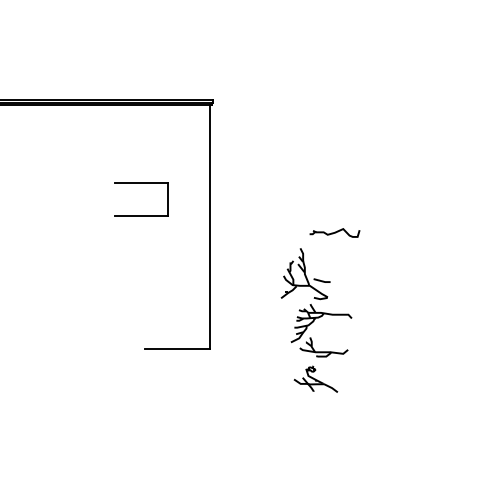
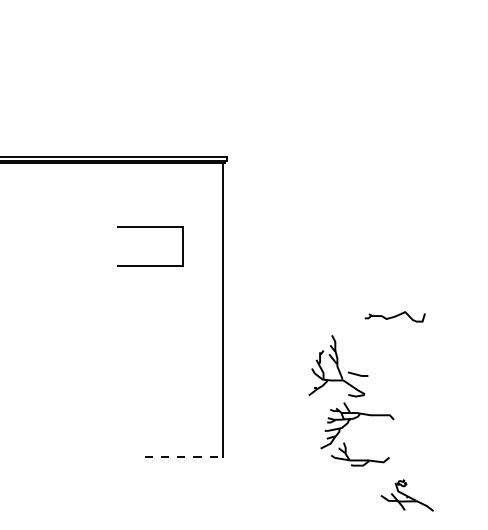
part: (141, 183) -> (150, 227), moved
part: (334, 232) -> (394, 316), moved
line: (177, 349) -> (184, 457), solid -> dashed
part: (315, 378) -> (406, 494), moved

